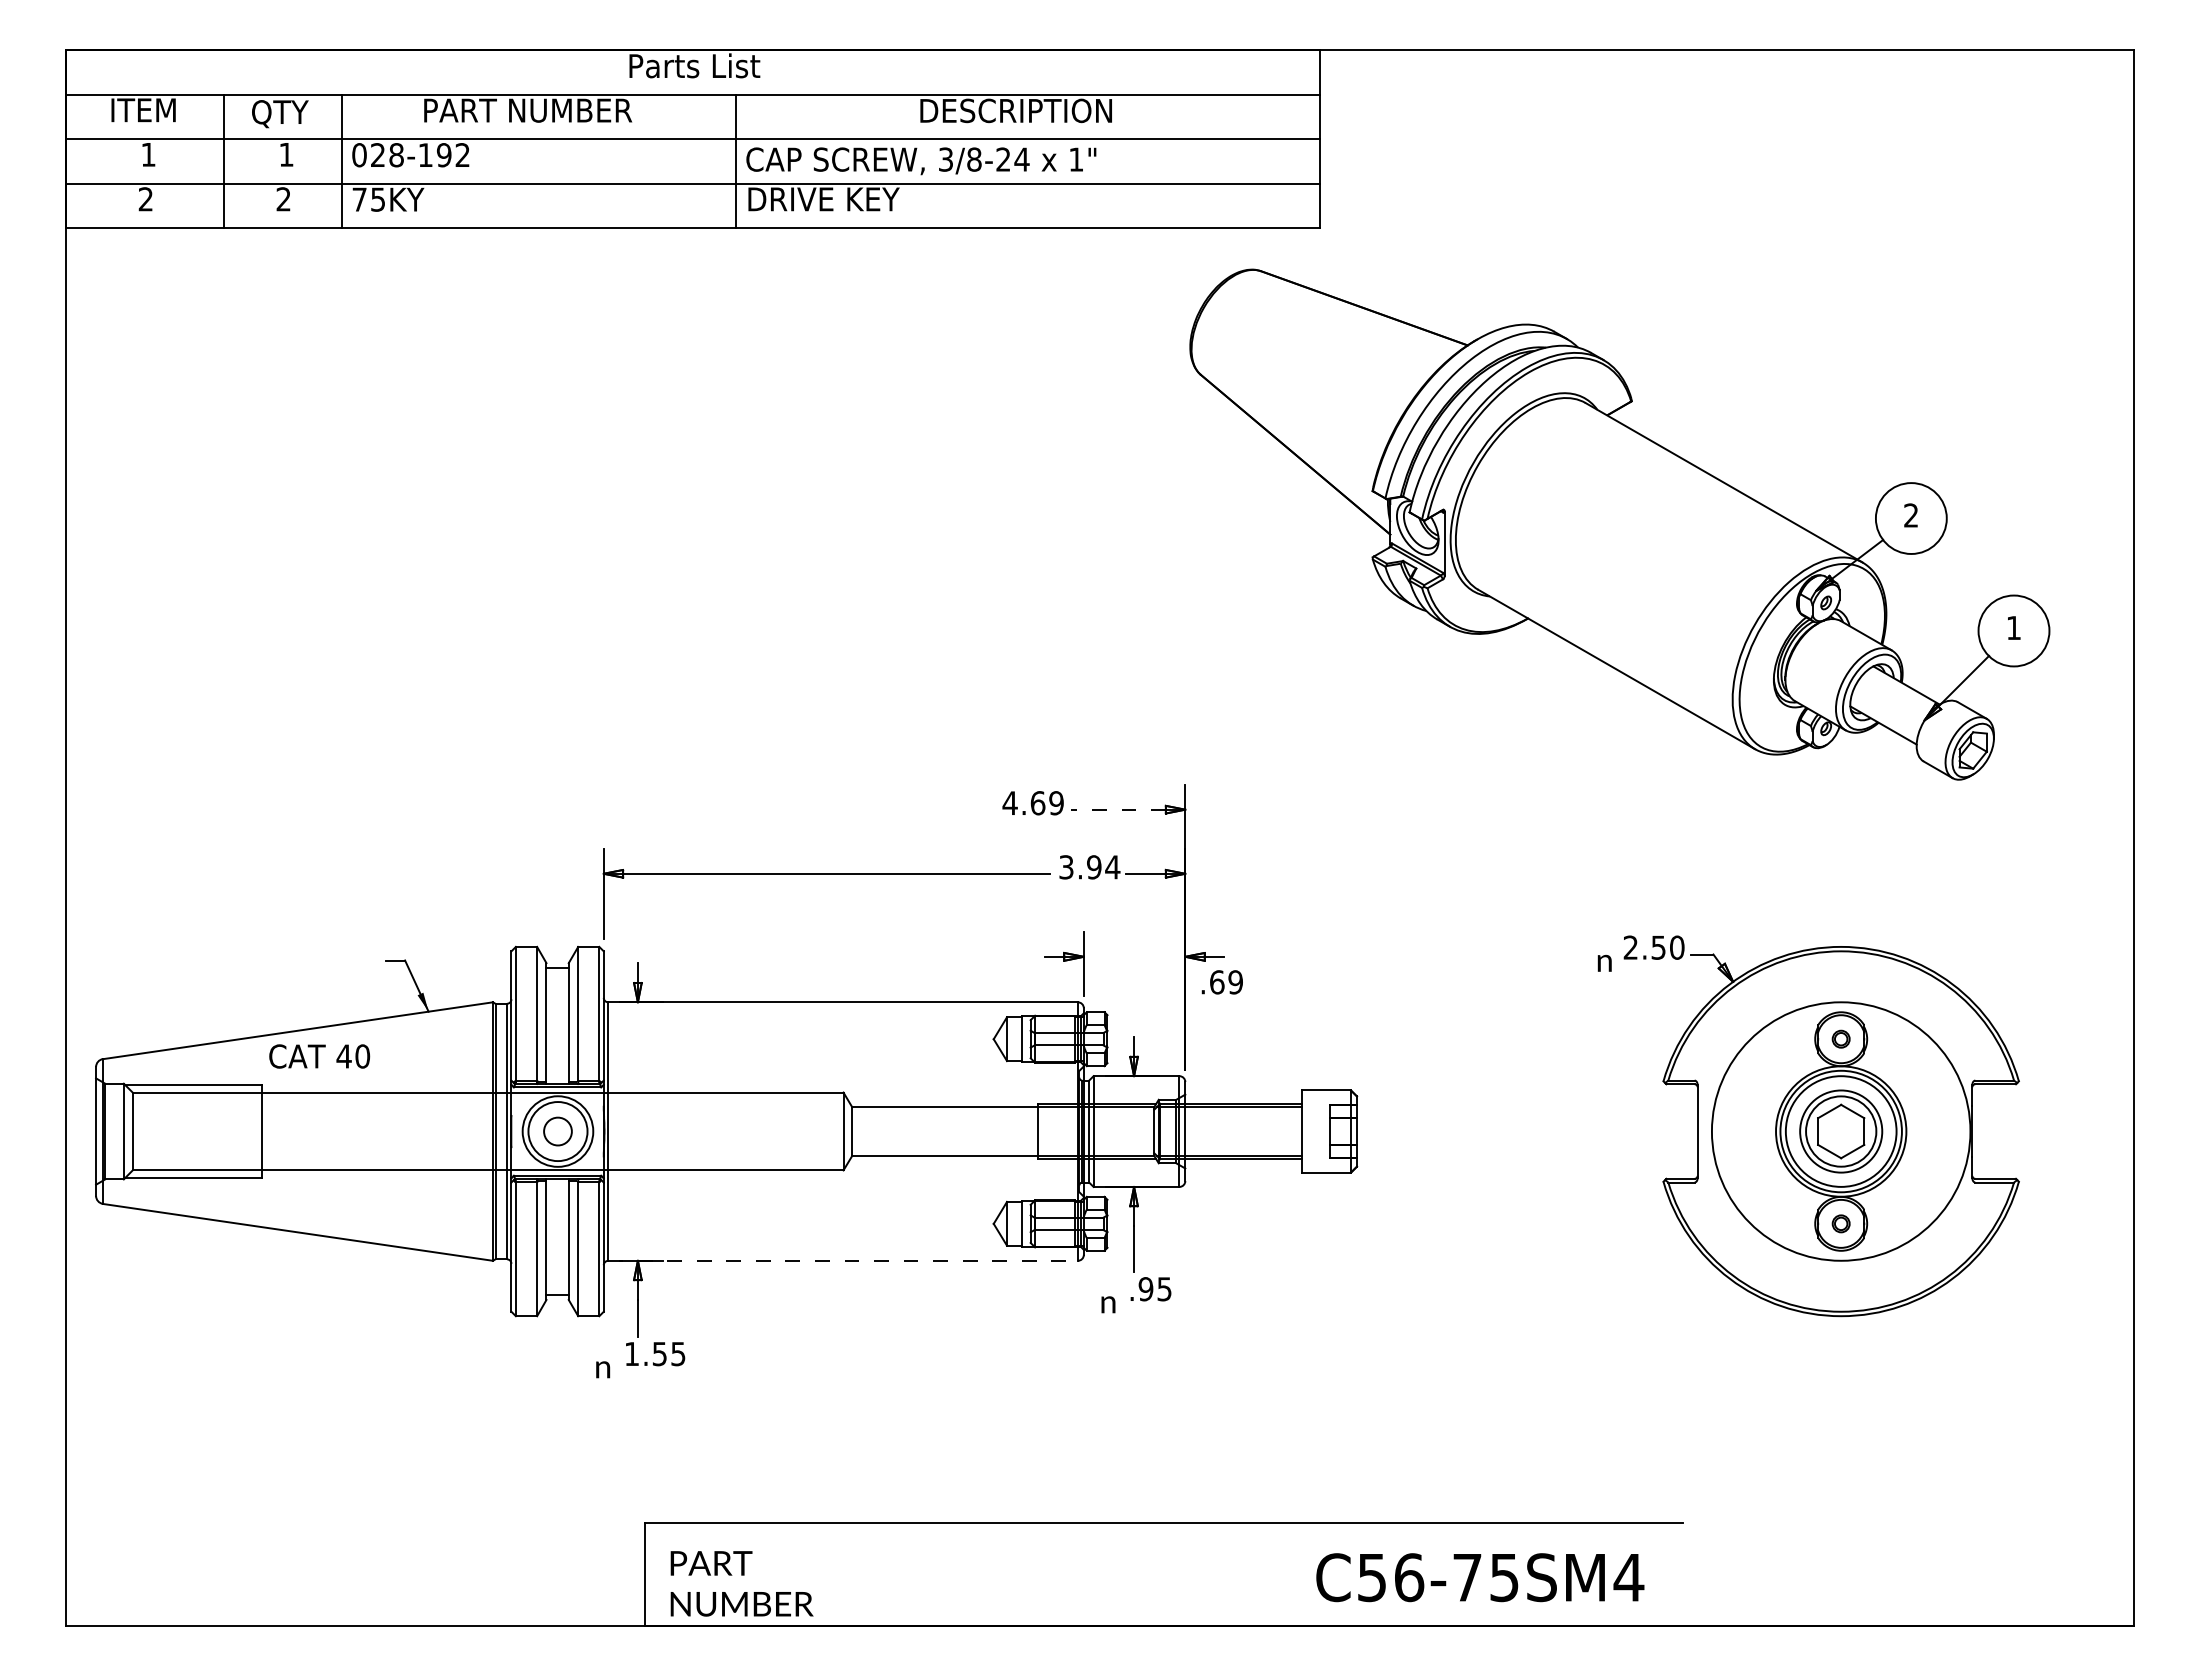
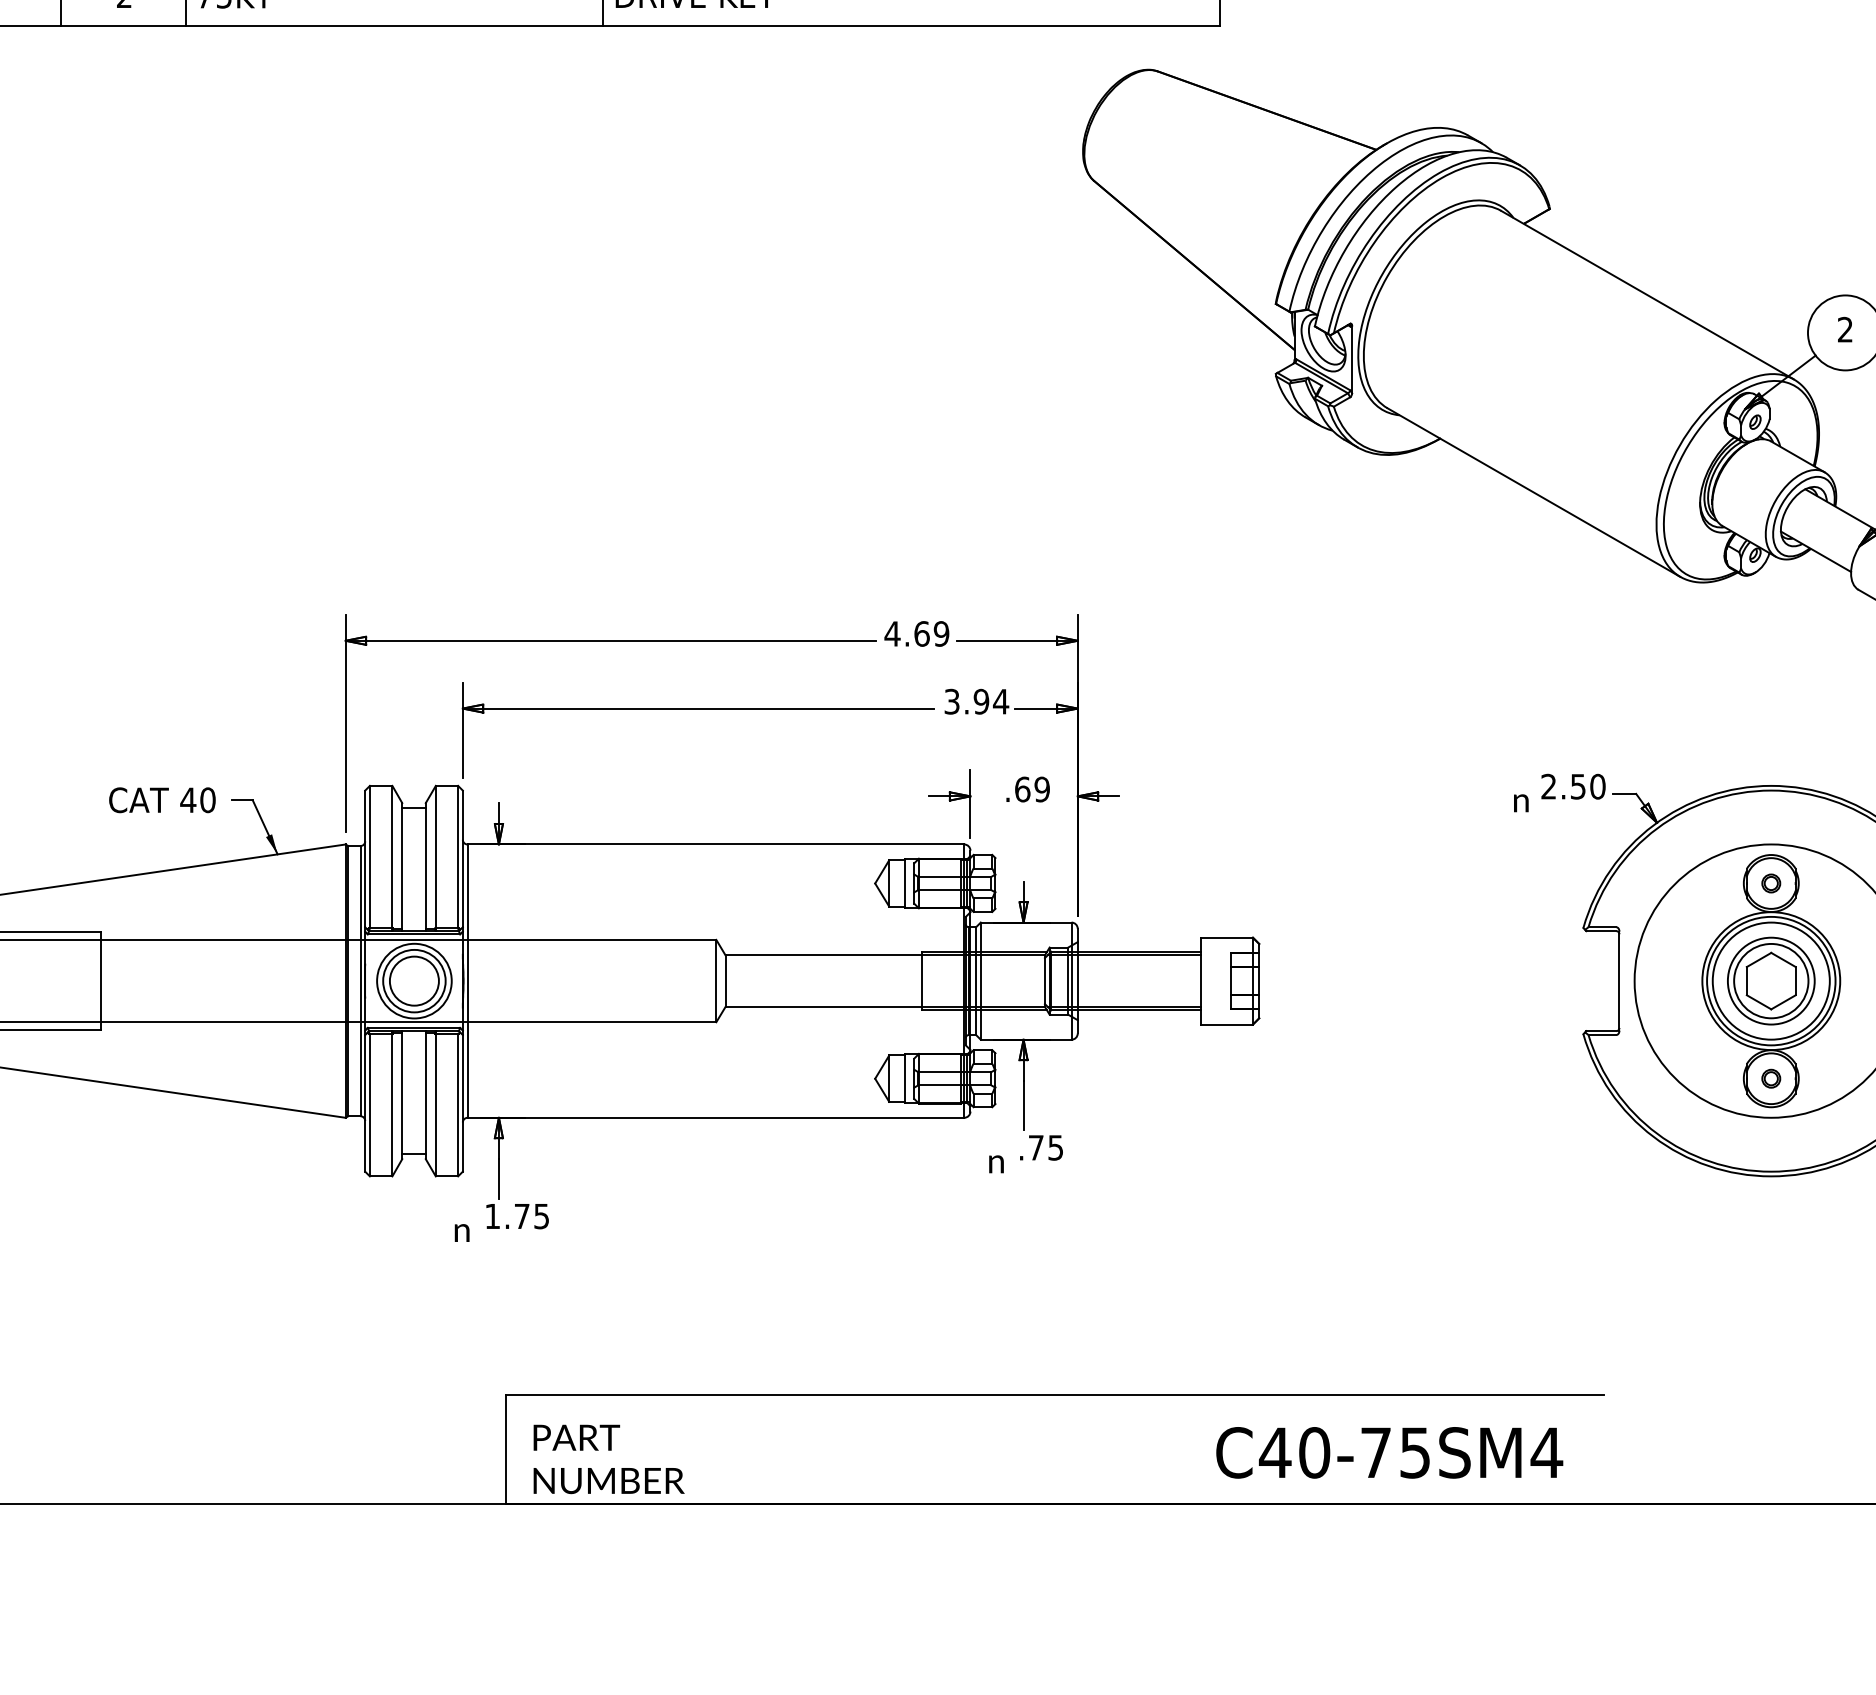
line: (1117, 809) -> (1006, 640), dashed -> solid
part: (743, 810) -> (610, 641), added
text: (1221, 982) -> (1027, 789), moved
text: (319, 1056) -> (162, 800), moved
circle: (557, 1131) -> (413, 981), size x1.67
line: (843, 1260) -> (716, 1117), dashed -> solid
text: (1145, 1289) -> (1035, 1148), .95 -> .75
text: (659, 1354) -> (521, 1216), 1.55 -> 1.75
text: (1390, 1577) -> (1294, 1452), C56-75SM4 -> C40-75SM4

